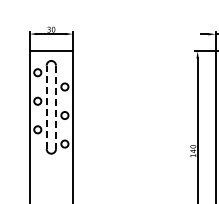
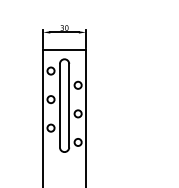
line: (46, 107) -> (59, 105), dashed -> solid
line: (55, 107) -> (68, 105), dashed -> solid

